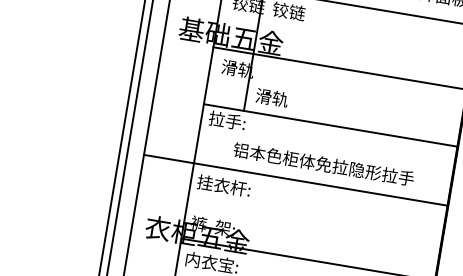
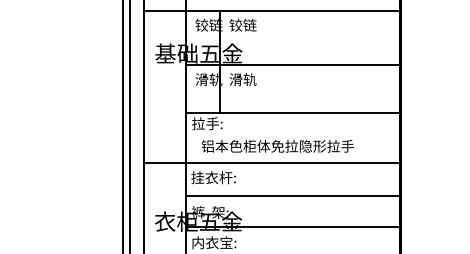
text: (271, 97) -> (242, 79), moved
text: (323, 164) -> (277, 146), moved
line: (313, 222) -> (292, 195), added

